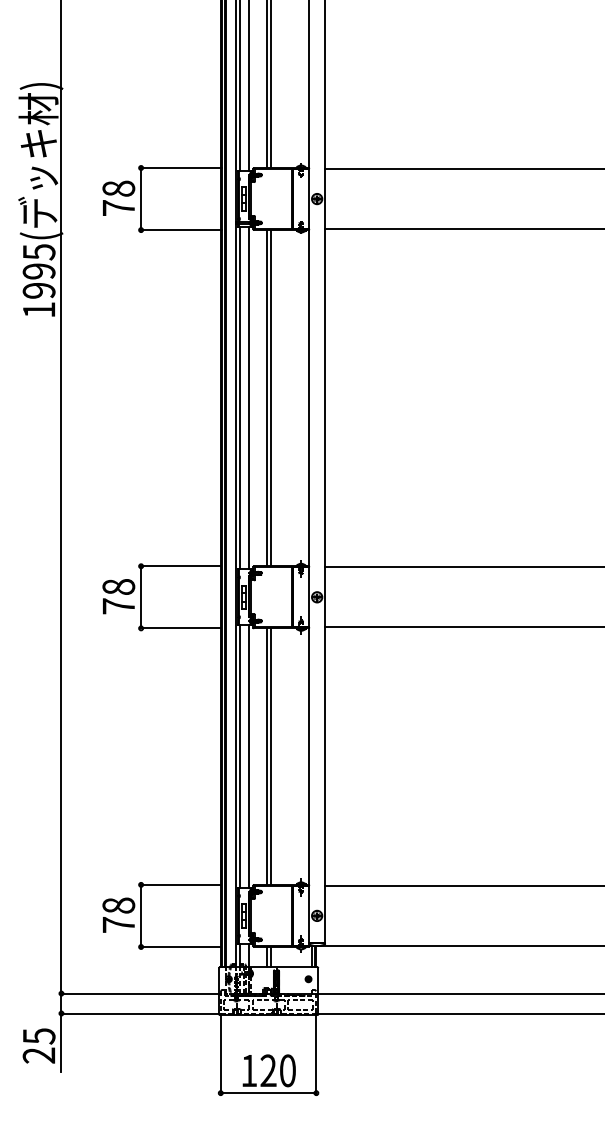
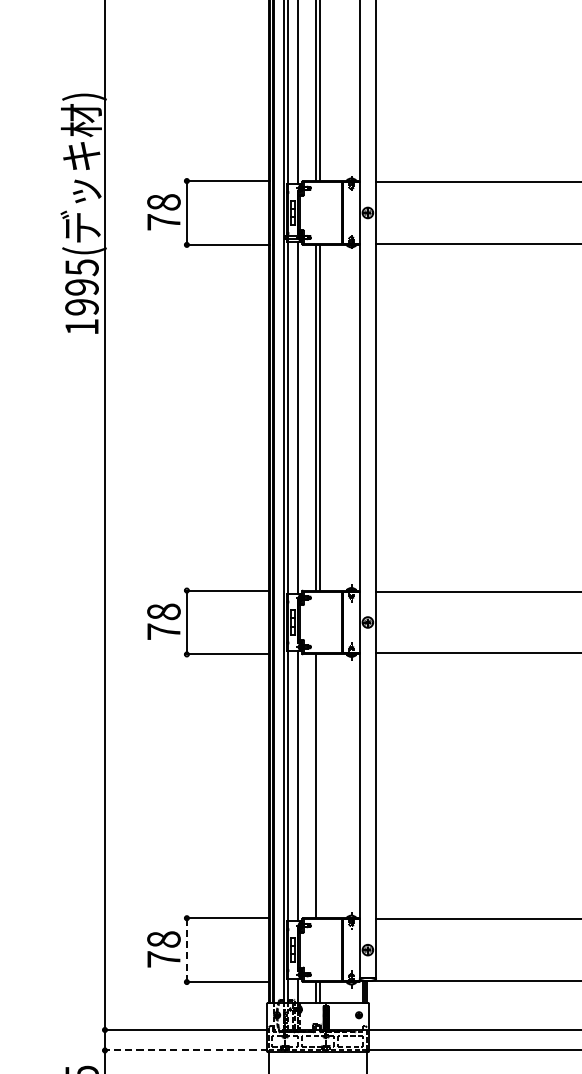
line: (270, 756) -> (319, 786), removed
line: (141, 915) -> (187, 949), solid -> dashed
line: (140, 1013) -> (186, 1050), solid -> dashed

